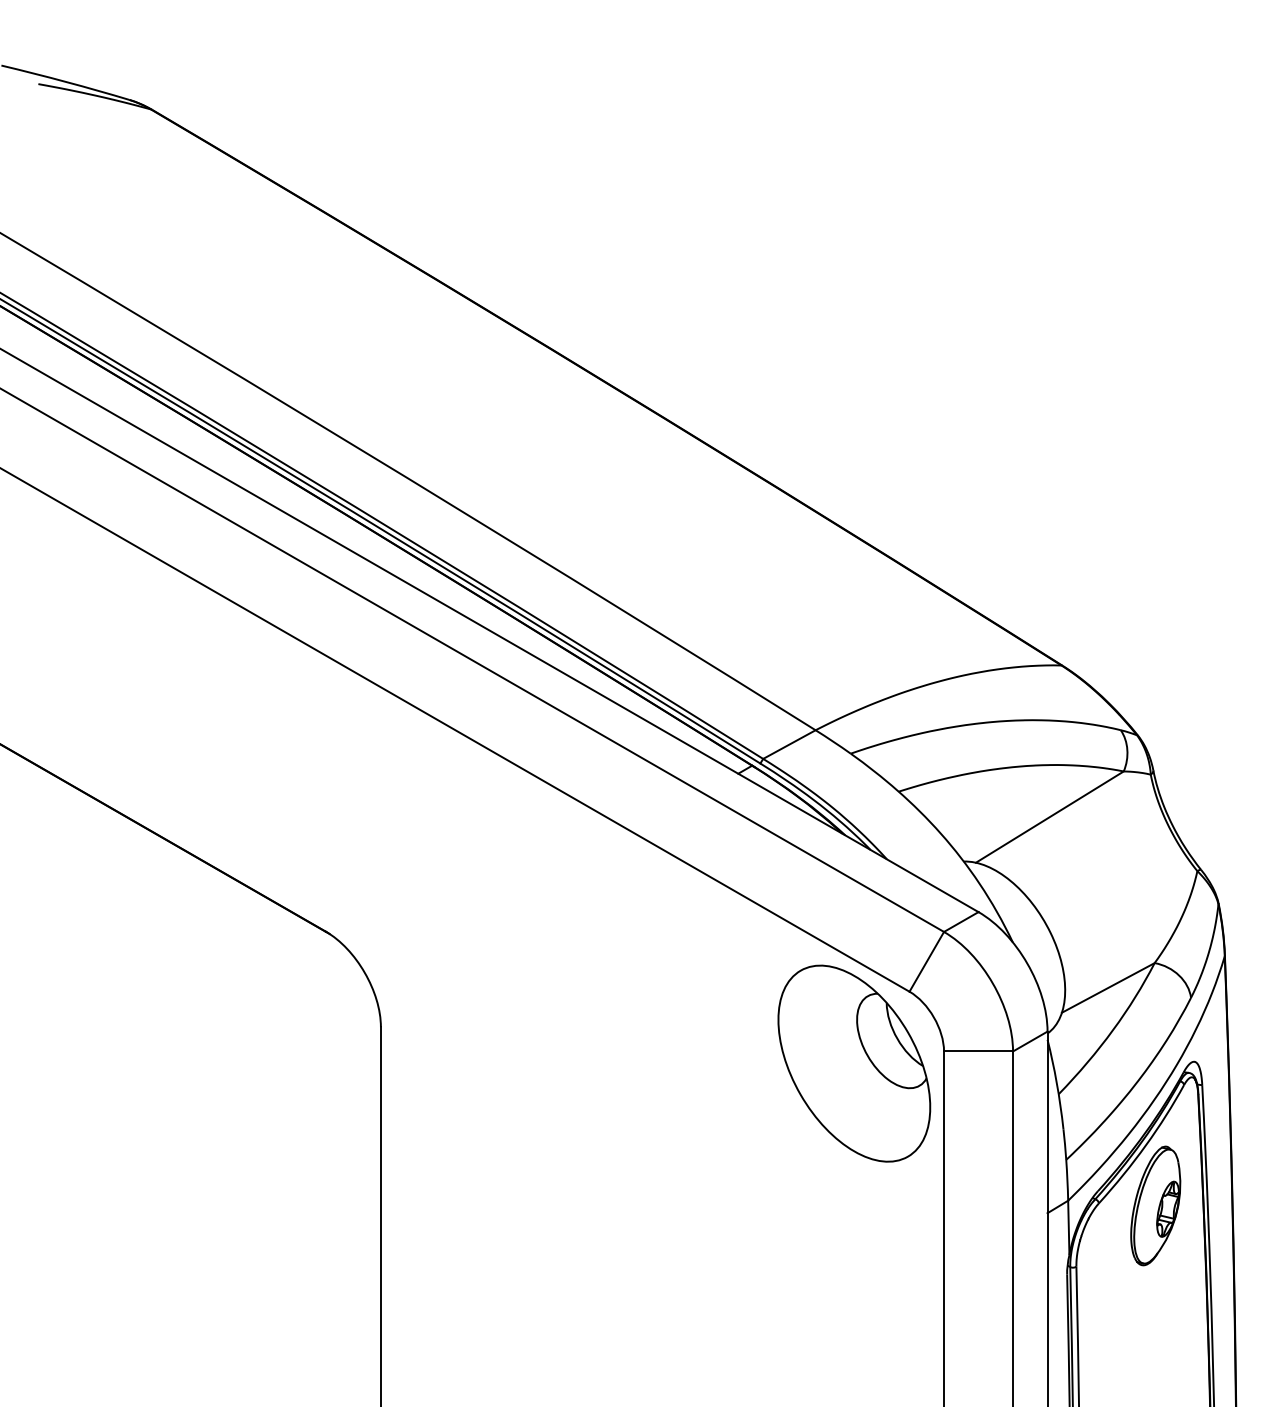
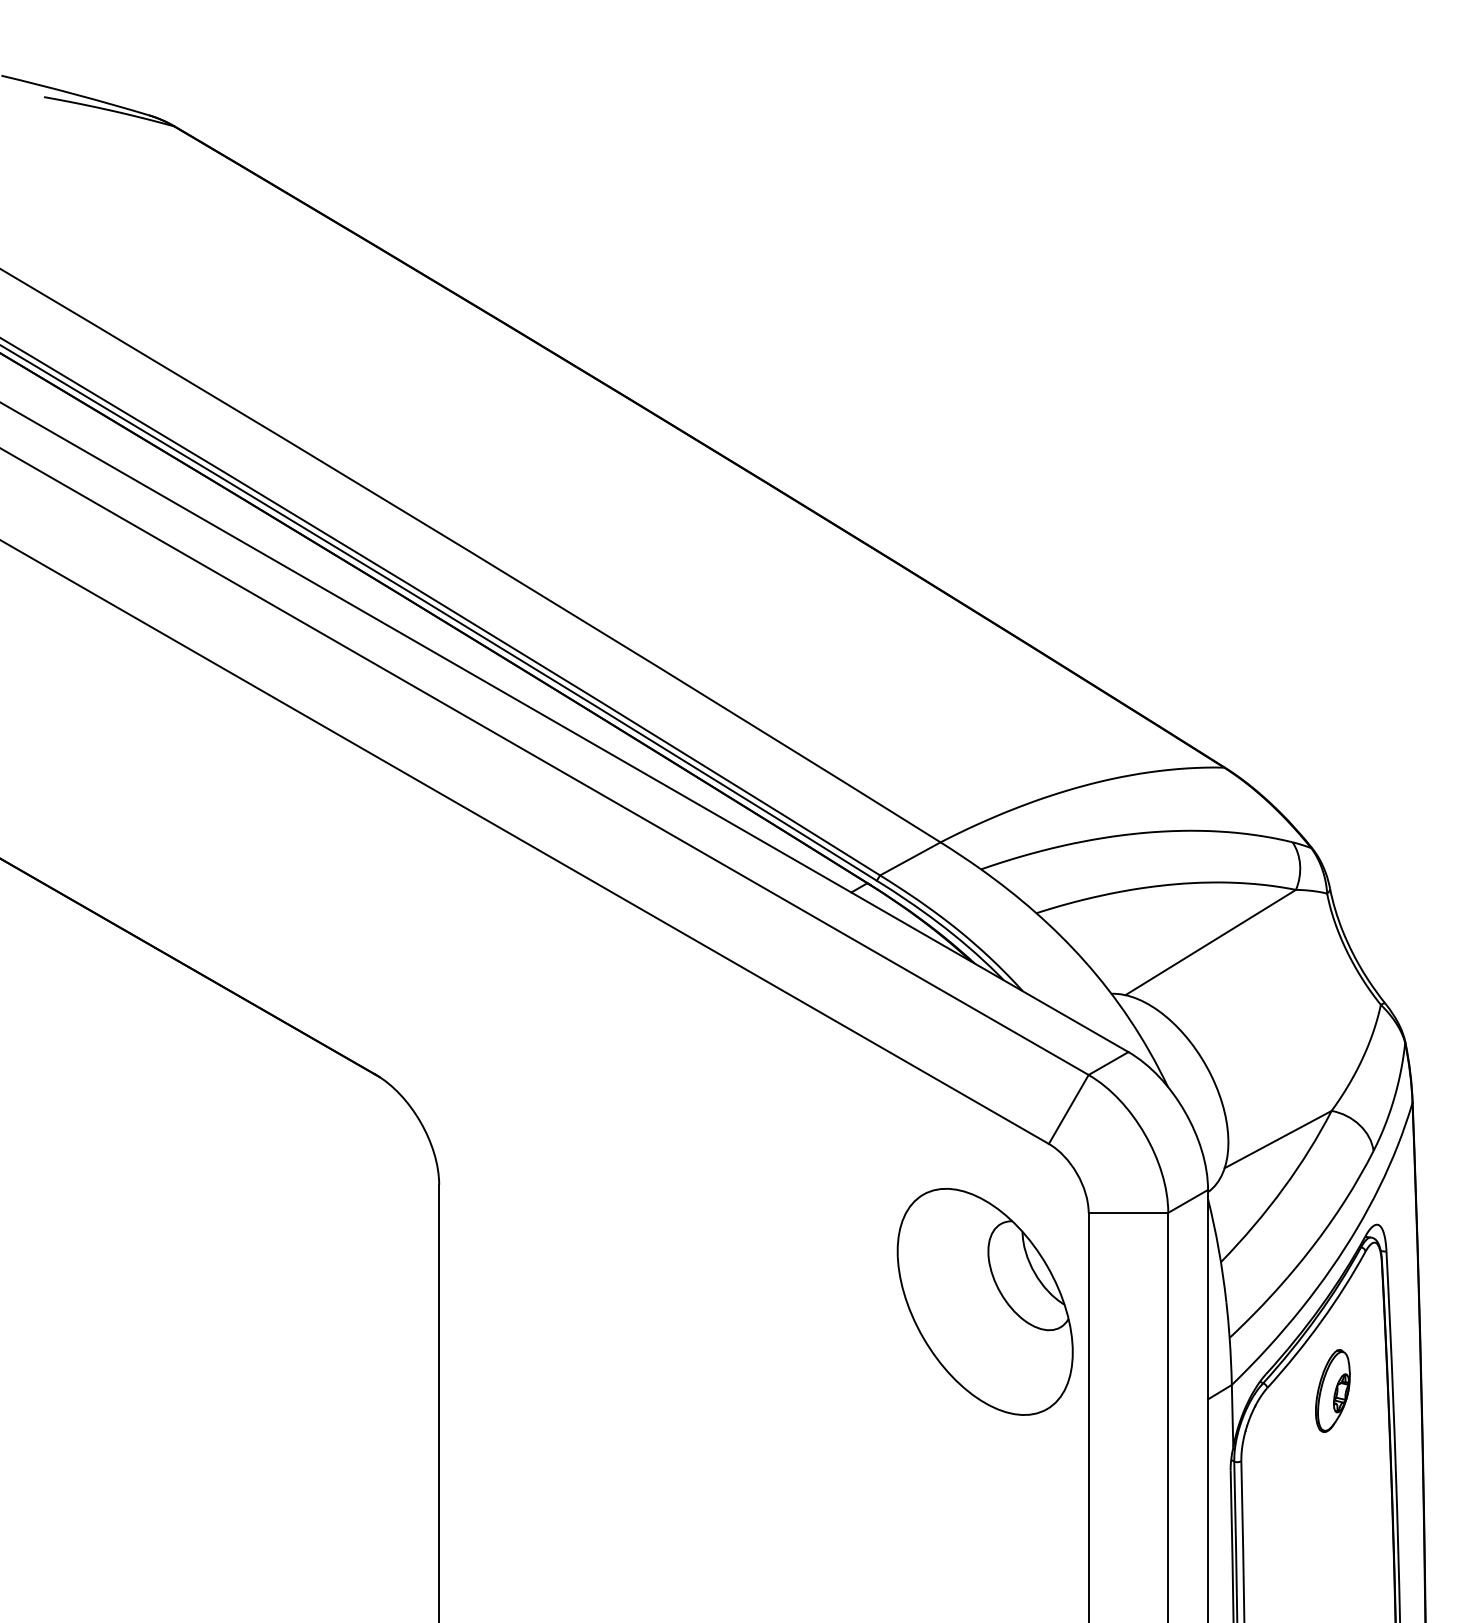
part: (853, 1063) -> (984, 1301), moved
part: (1155, 1205) -> (1332, 1390), size x0.6

